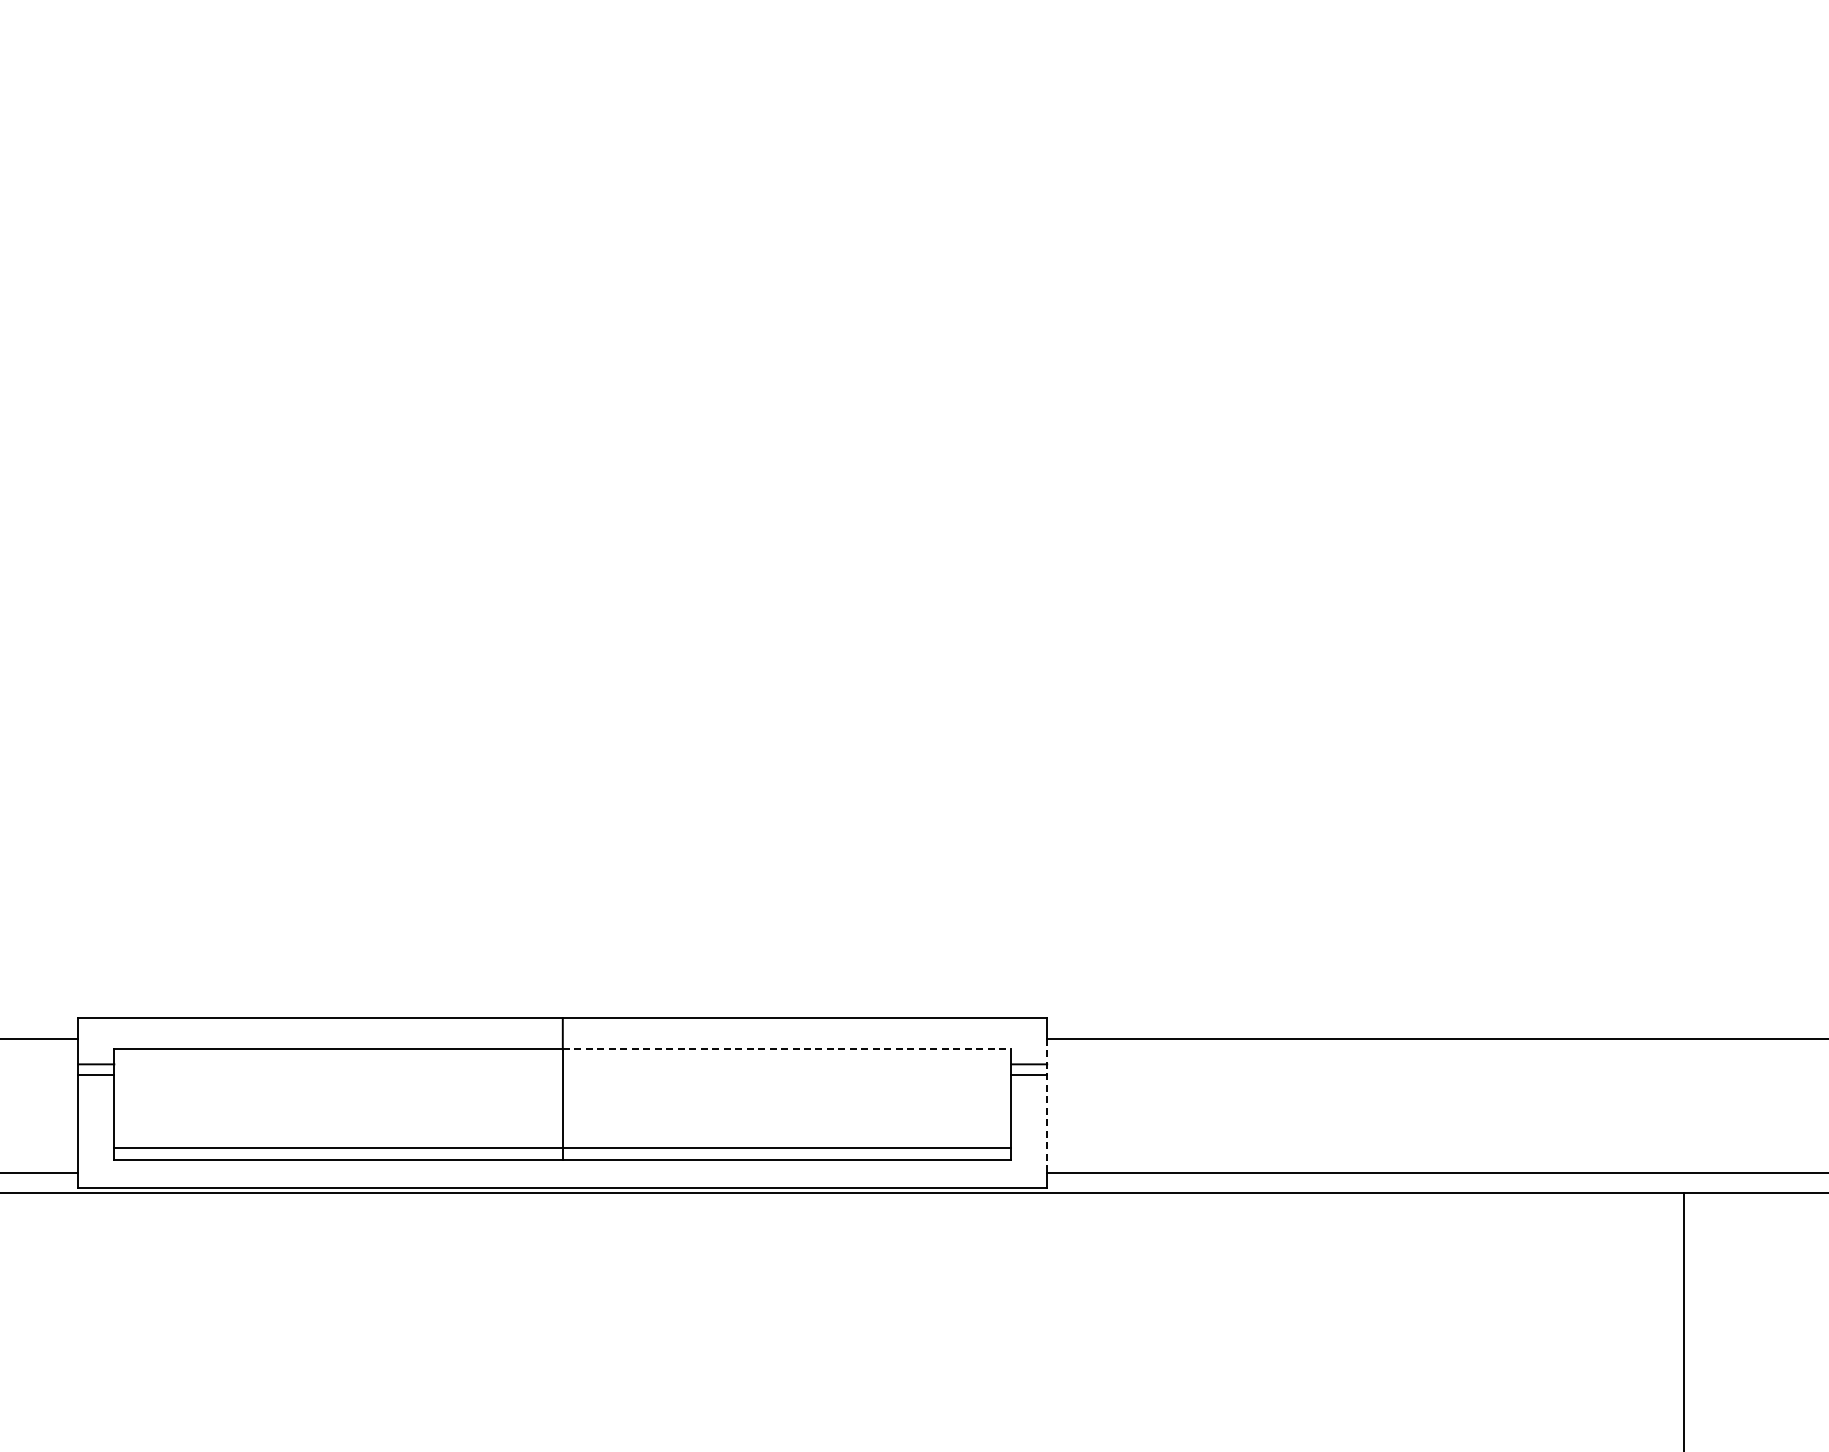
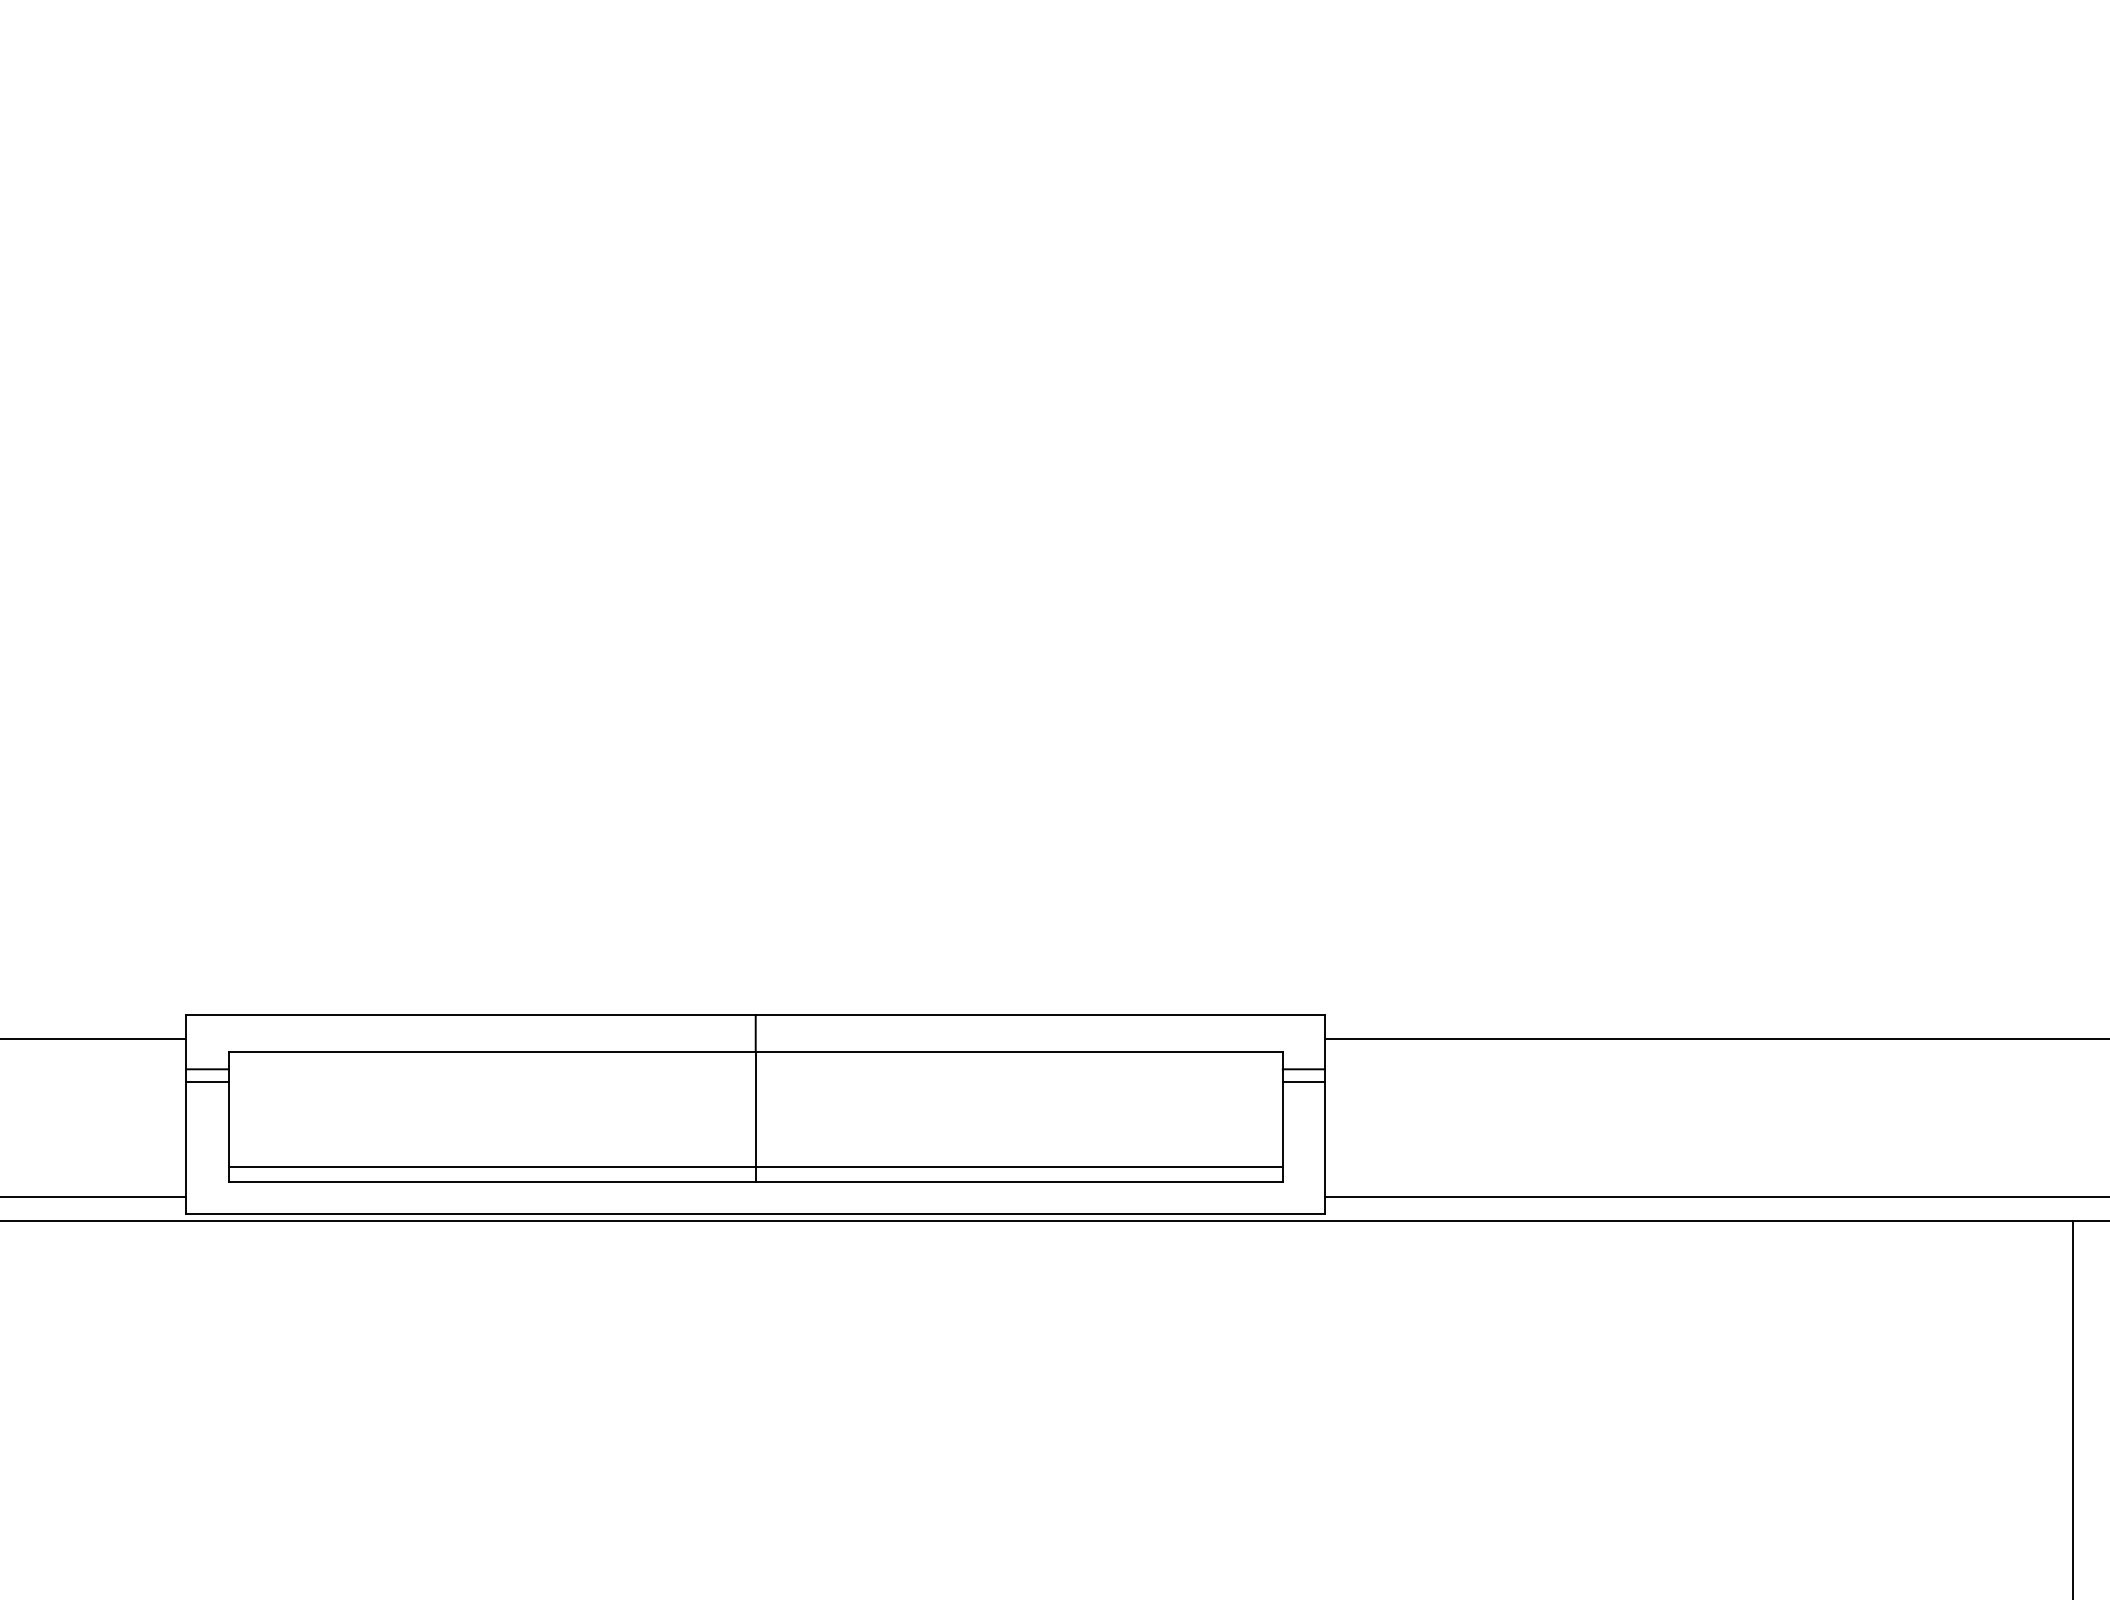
line: (787, 1049) -> (1019, 1051), dashed -> solid
line: (1047, 1106) -> (1325, 1118), dashed -> solid

